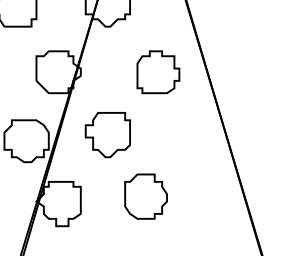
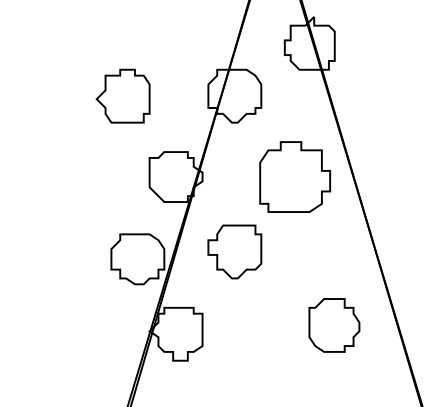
part: (157, 71) -> (294, 176), size x1.4
part: (146, 196) -> (334, 325), moved

